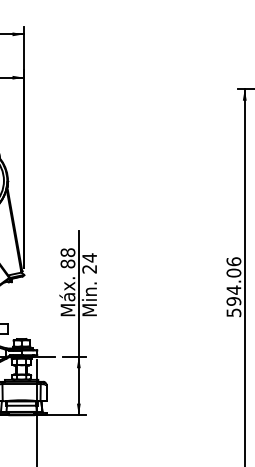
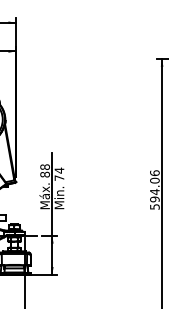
text: (89, 268) -> (59, 177), 24 -> 74

